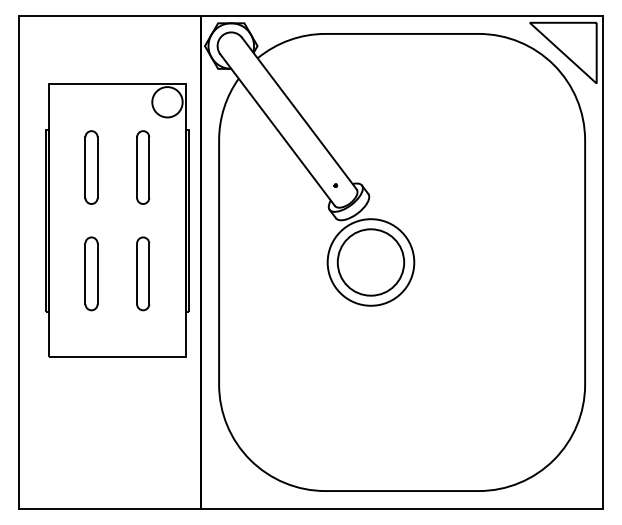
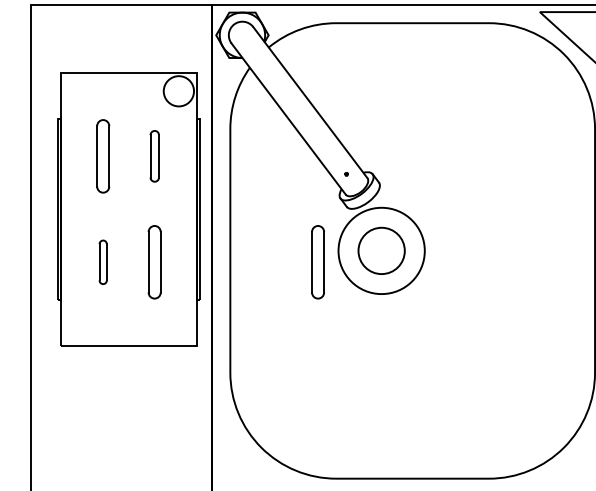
part: (143, 167) -> (154, 156), size x0.7
circle: (370, 262) -> (381, 250), size x0.7
part: (91, 273) -> (103, 261), size x0.6
part: (307, 273) -> (318, 261), added

